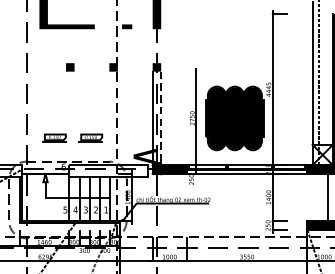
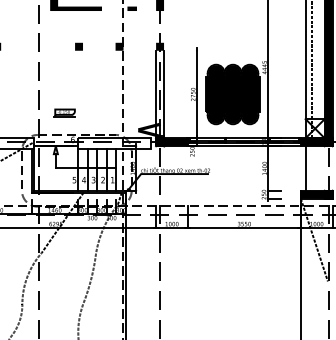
line: (161, 118) -> (164, 94), dashed -> solid
part: (91, 137) -> (98, 112), removed
line: (328, 197) -> (306, 168), moved

